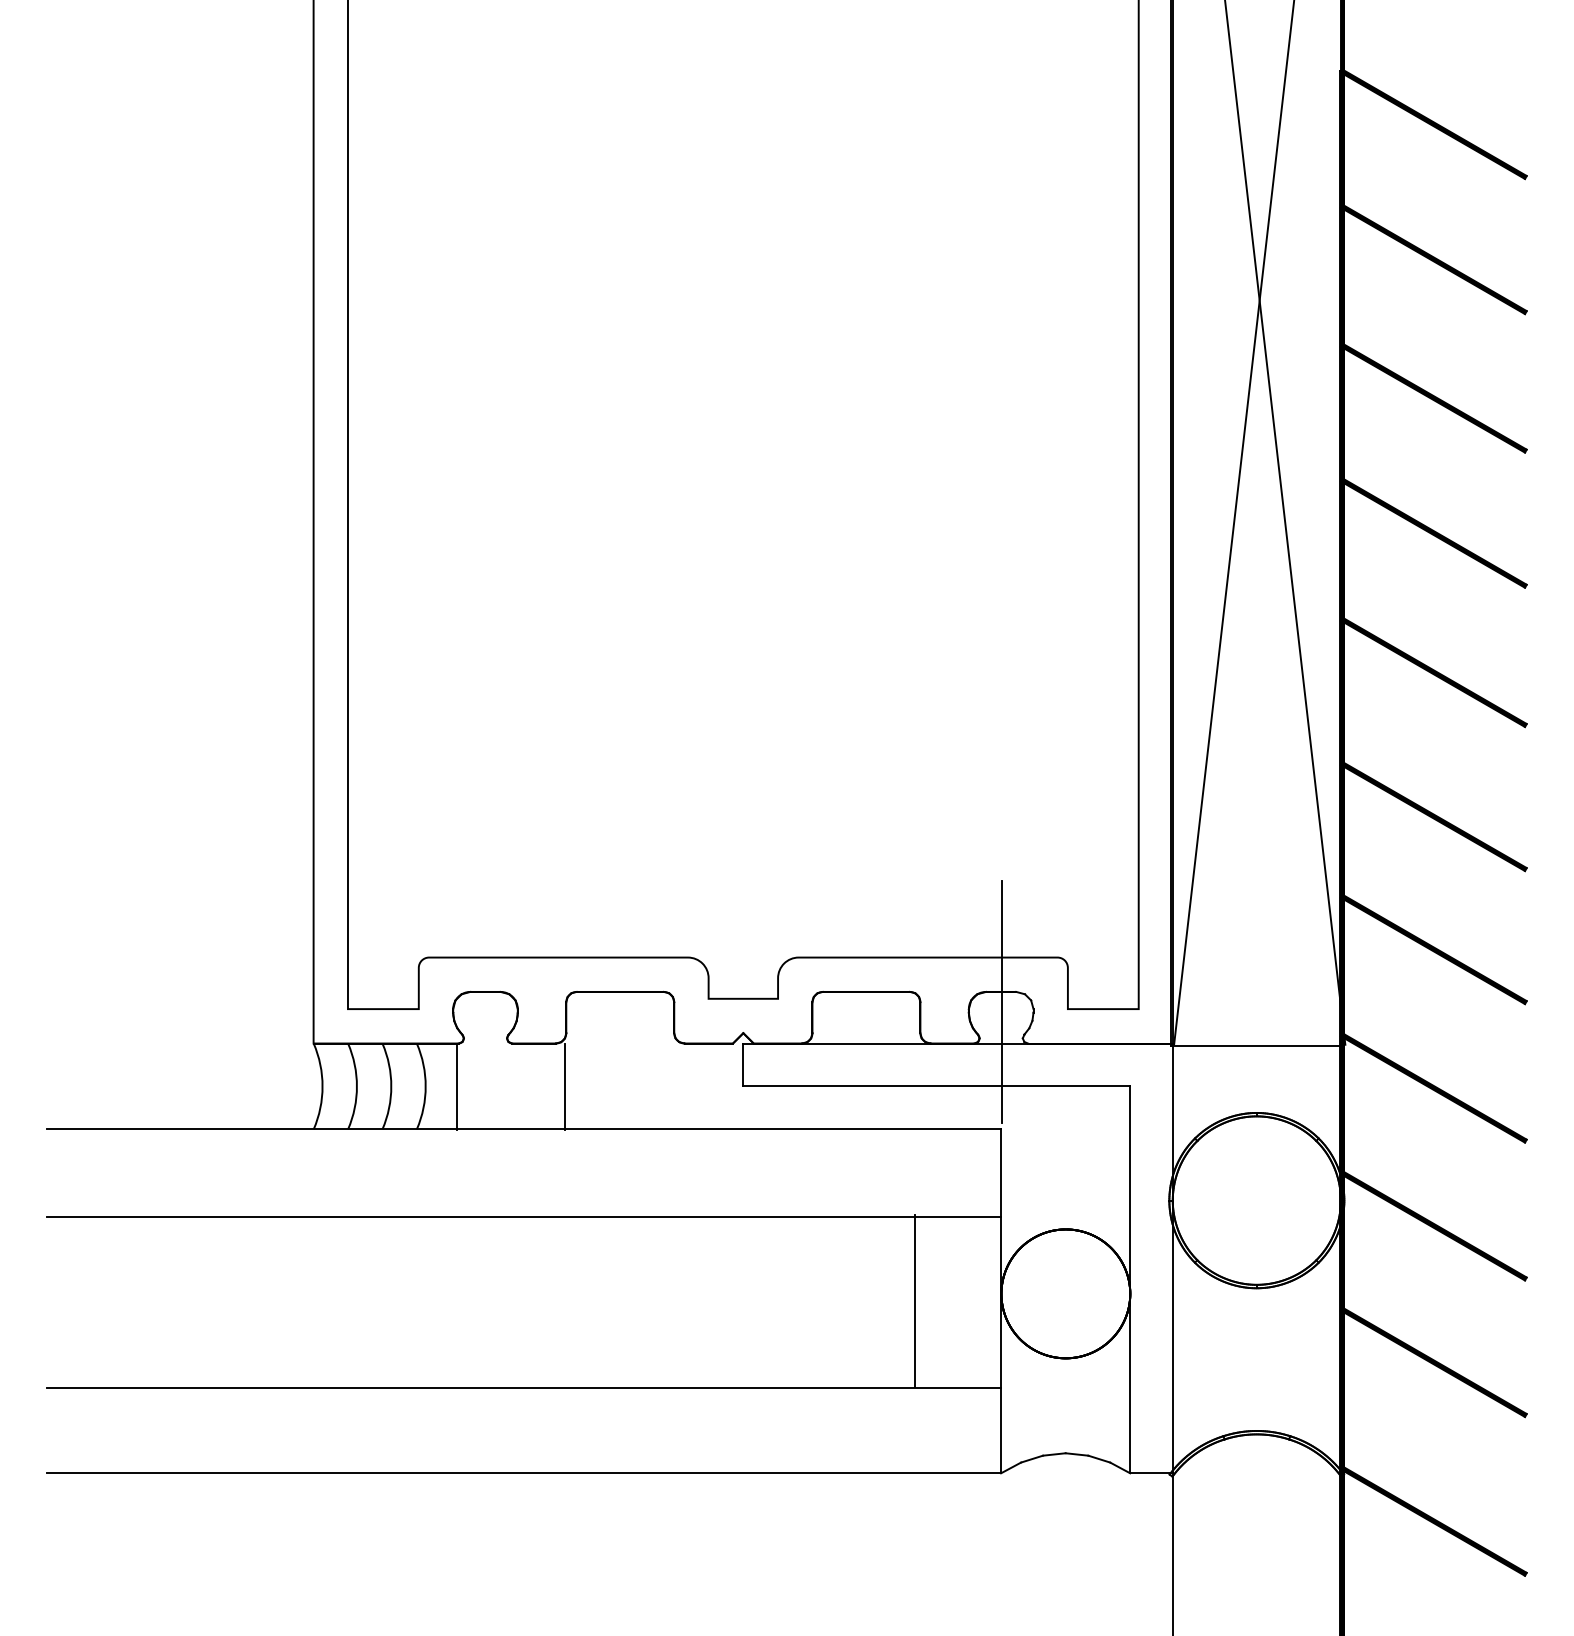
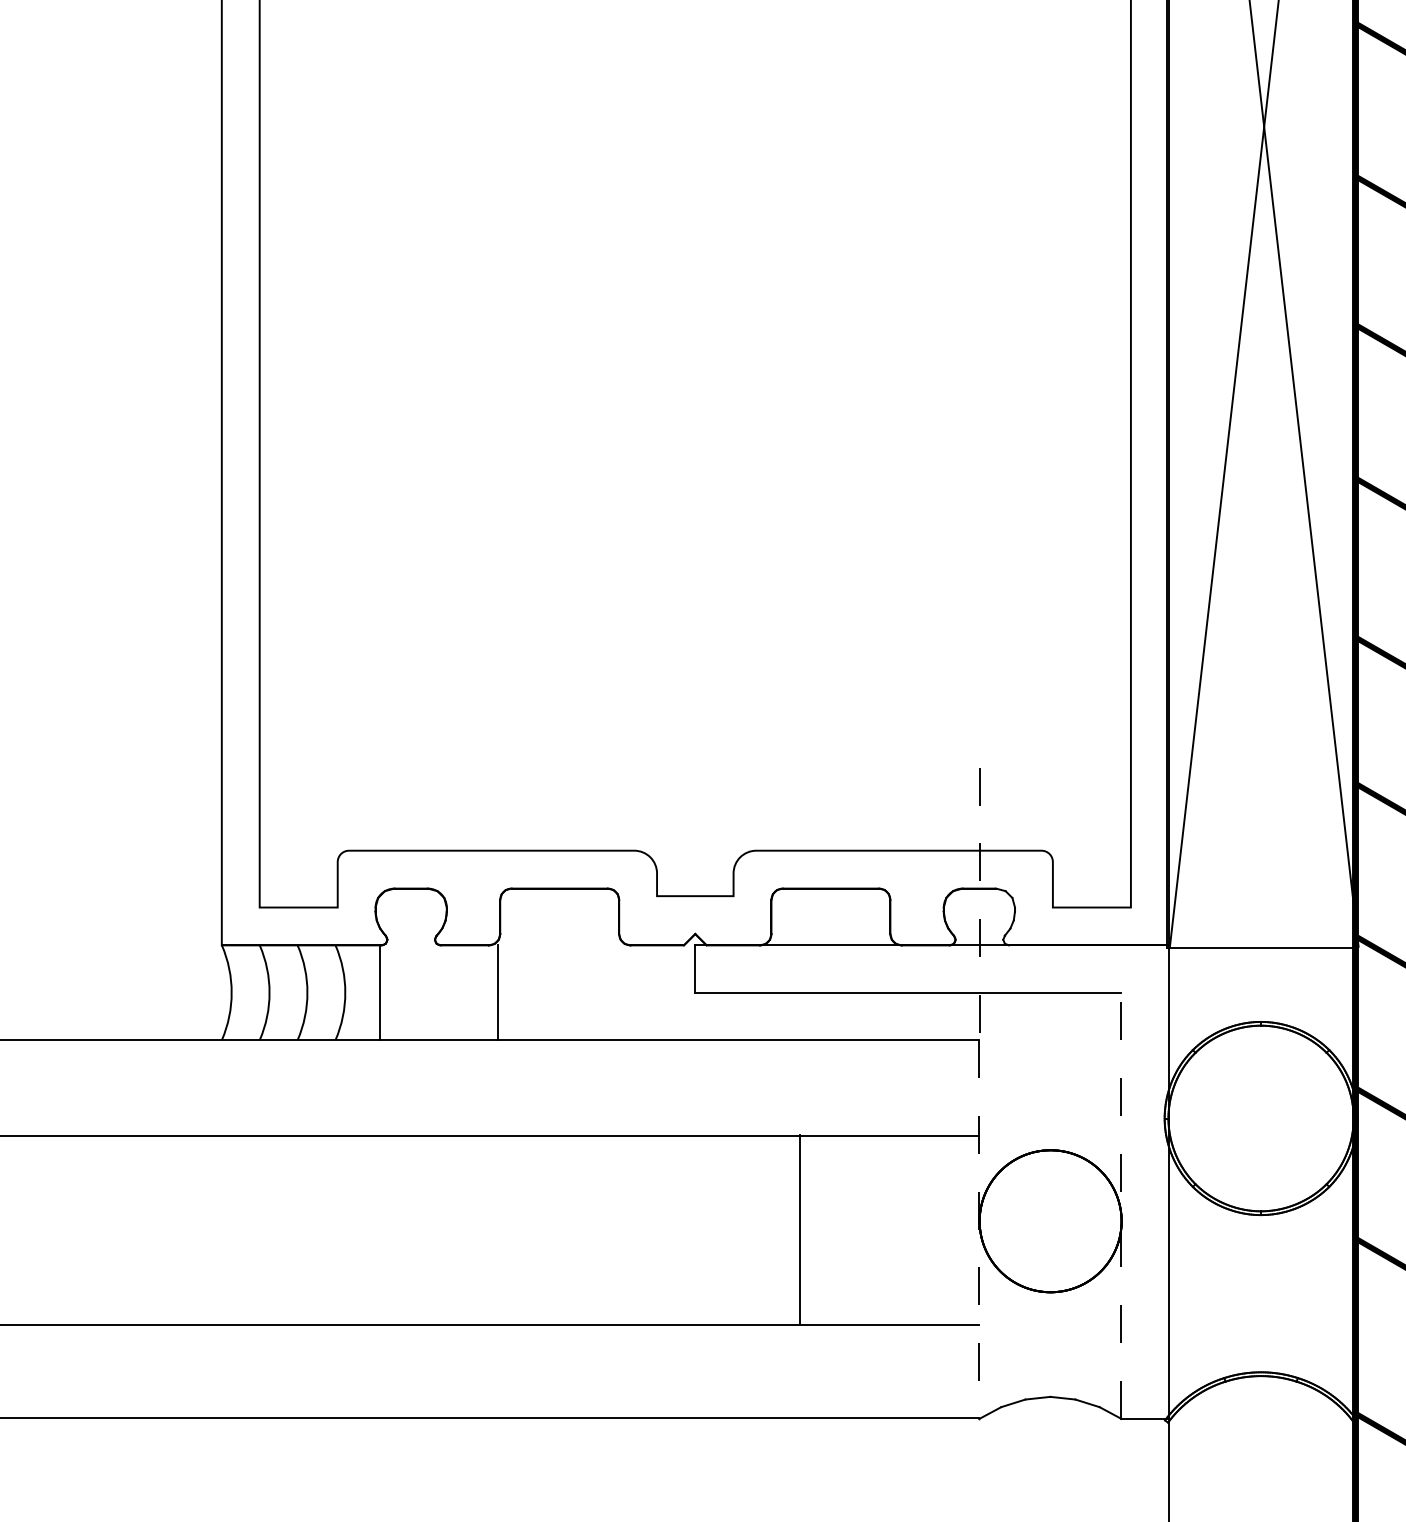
line: (1001, 1001) -> (979, 899), solid -> dashed
line: (1130, 1279) -> (1121, 1205), solid -> dashed
line: (915, 1301) -> (800, 1229), moved
line: (1001, 1301) -> (979, 1229), solid -> dashed

